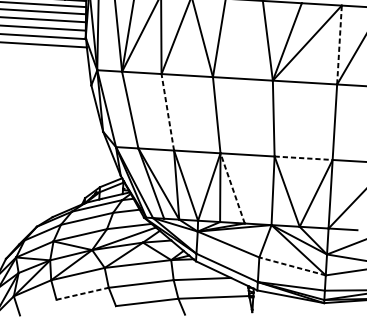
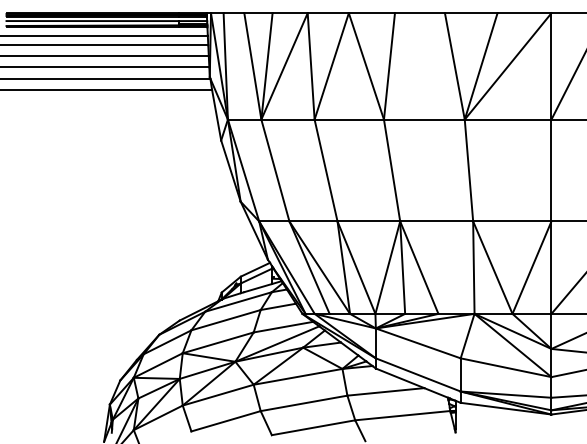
line: (339, 44) -> (551, 65), dashed -> solid
line: (167, 112) -> (325, 170), dashed -> solid
line: (303, 158) -> (512, 221), dashed -> solid
line: (232, 188) -> (419, 267), dashed -> solid
line: (292, 266) -> (505, 367), dashed -> solid
line: (82, 293) -> (226, 421), dashed -> solid

